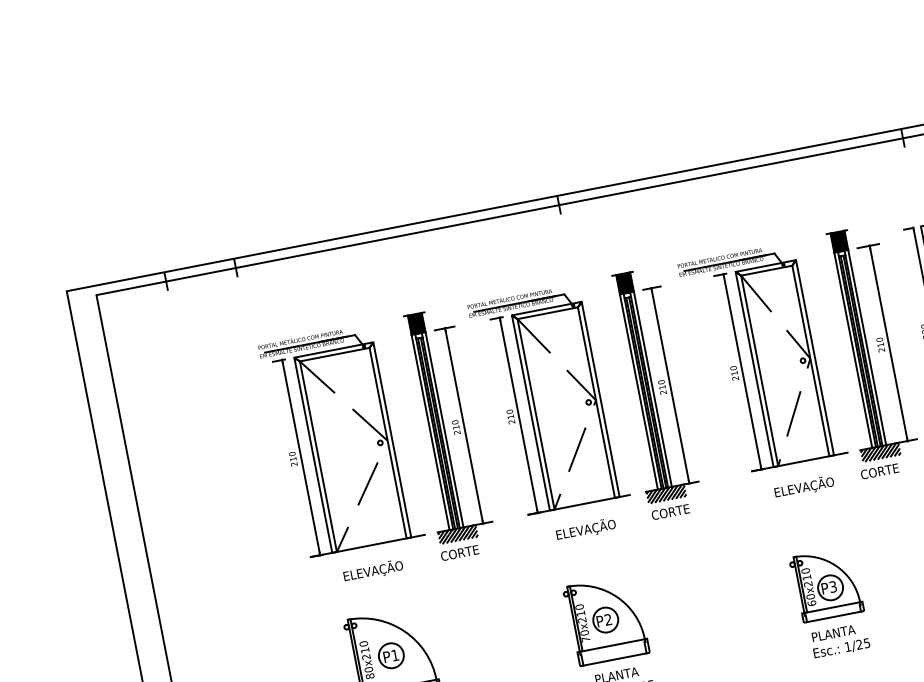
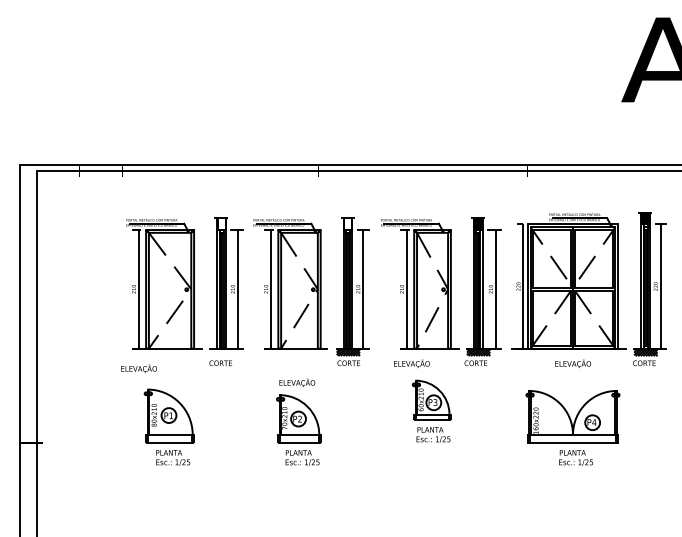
hatch: (625, 282) -> (348, 223), removed
hatch: (416, 322) -> (221, 223), removed
text: (803, 486) -> (411, 363), moved
text: (586, 528) -> (297, 382), moved
hatch: (457, 535) -> (221, 352), removed
text: (372, 570) -> (138, 368), moved
part: (829, 601) -> (431, 410), moved

